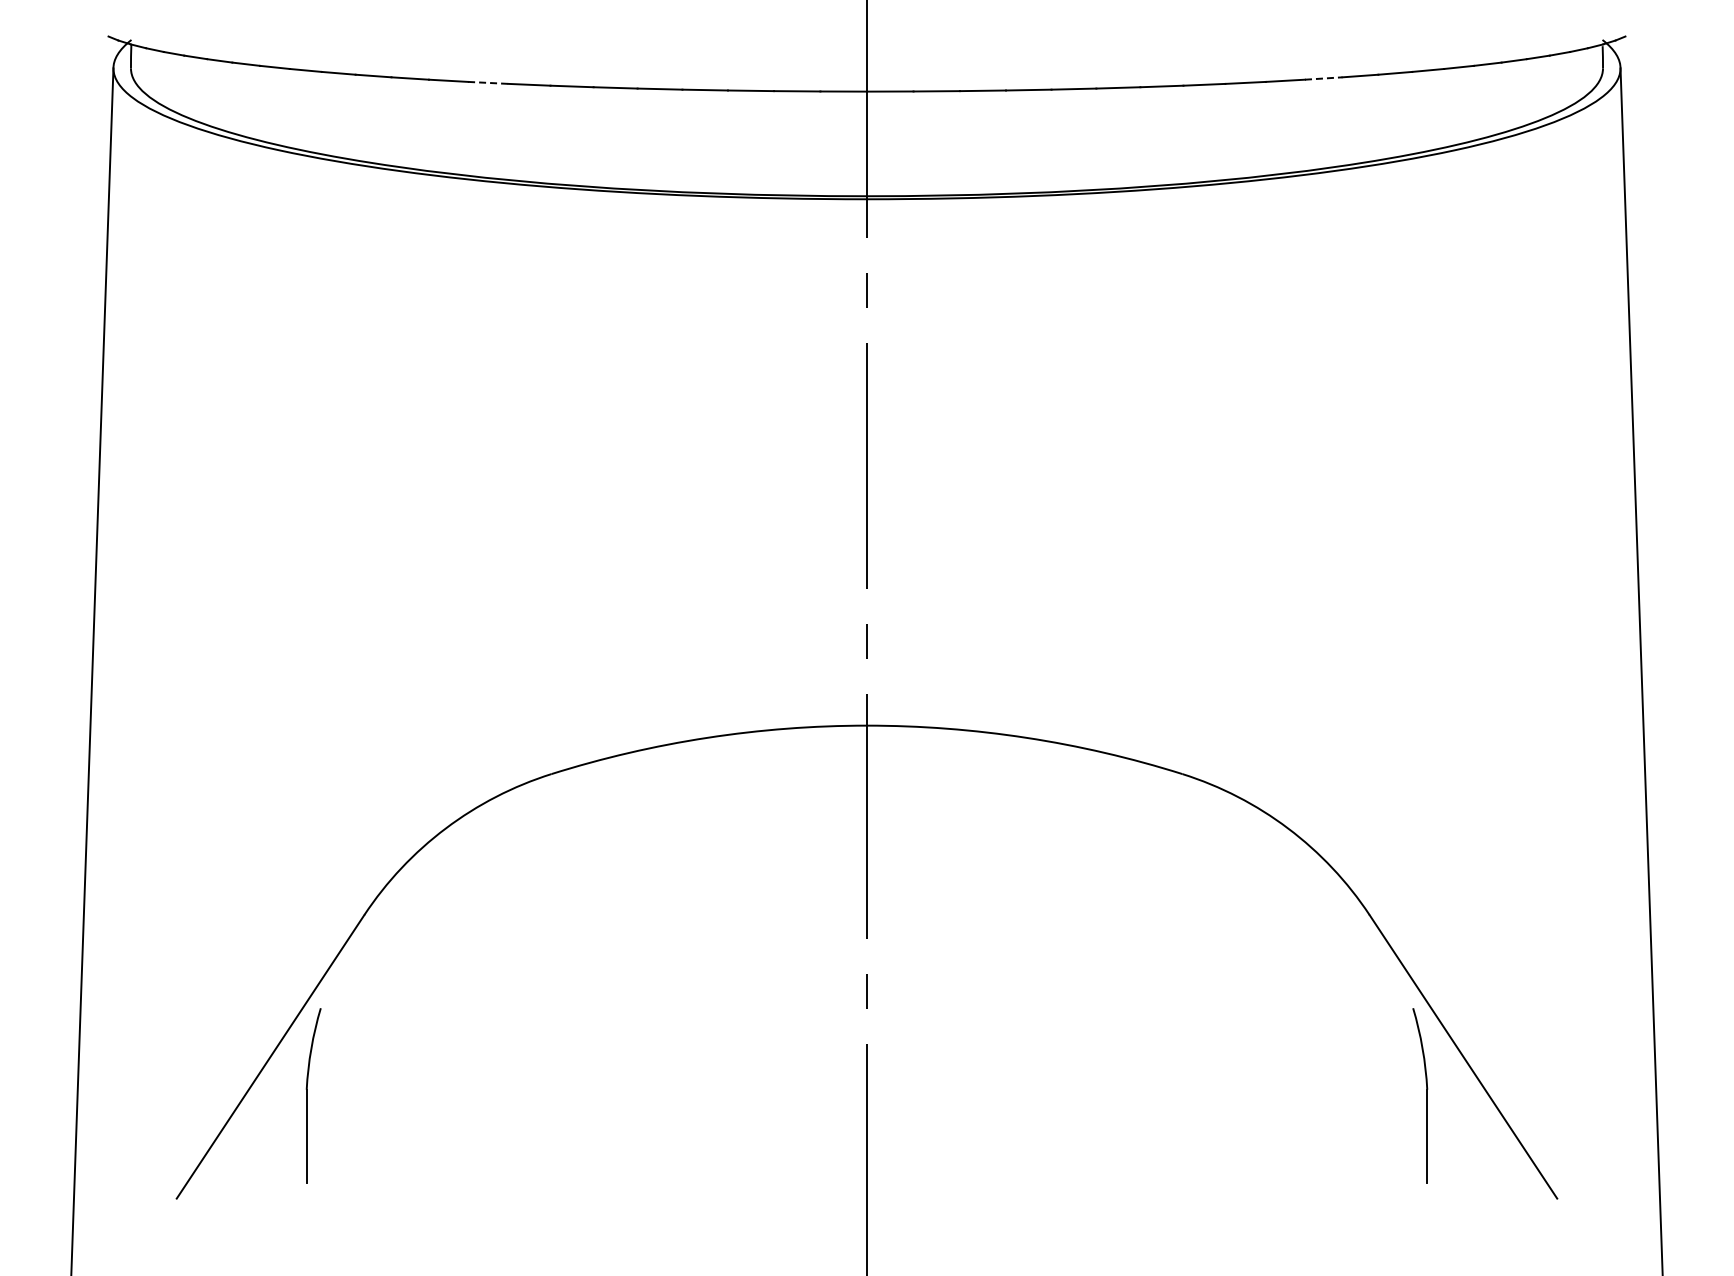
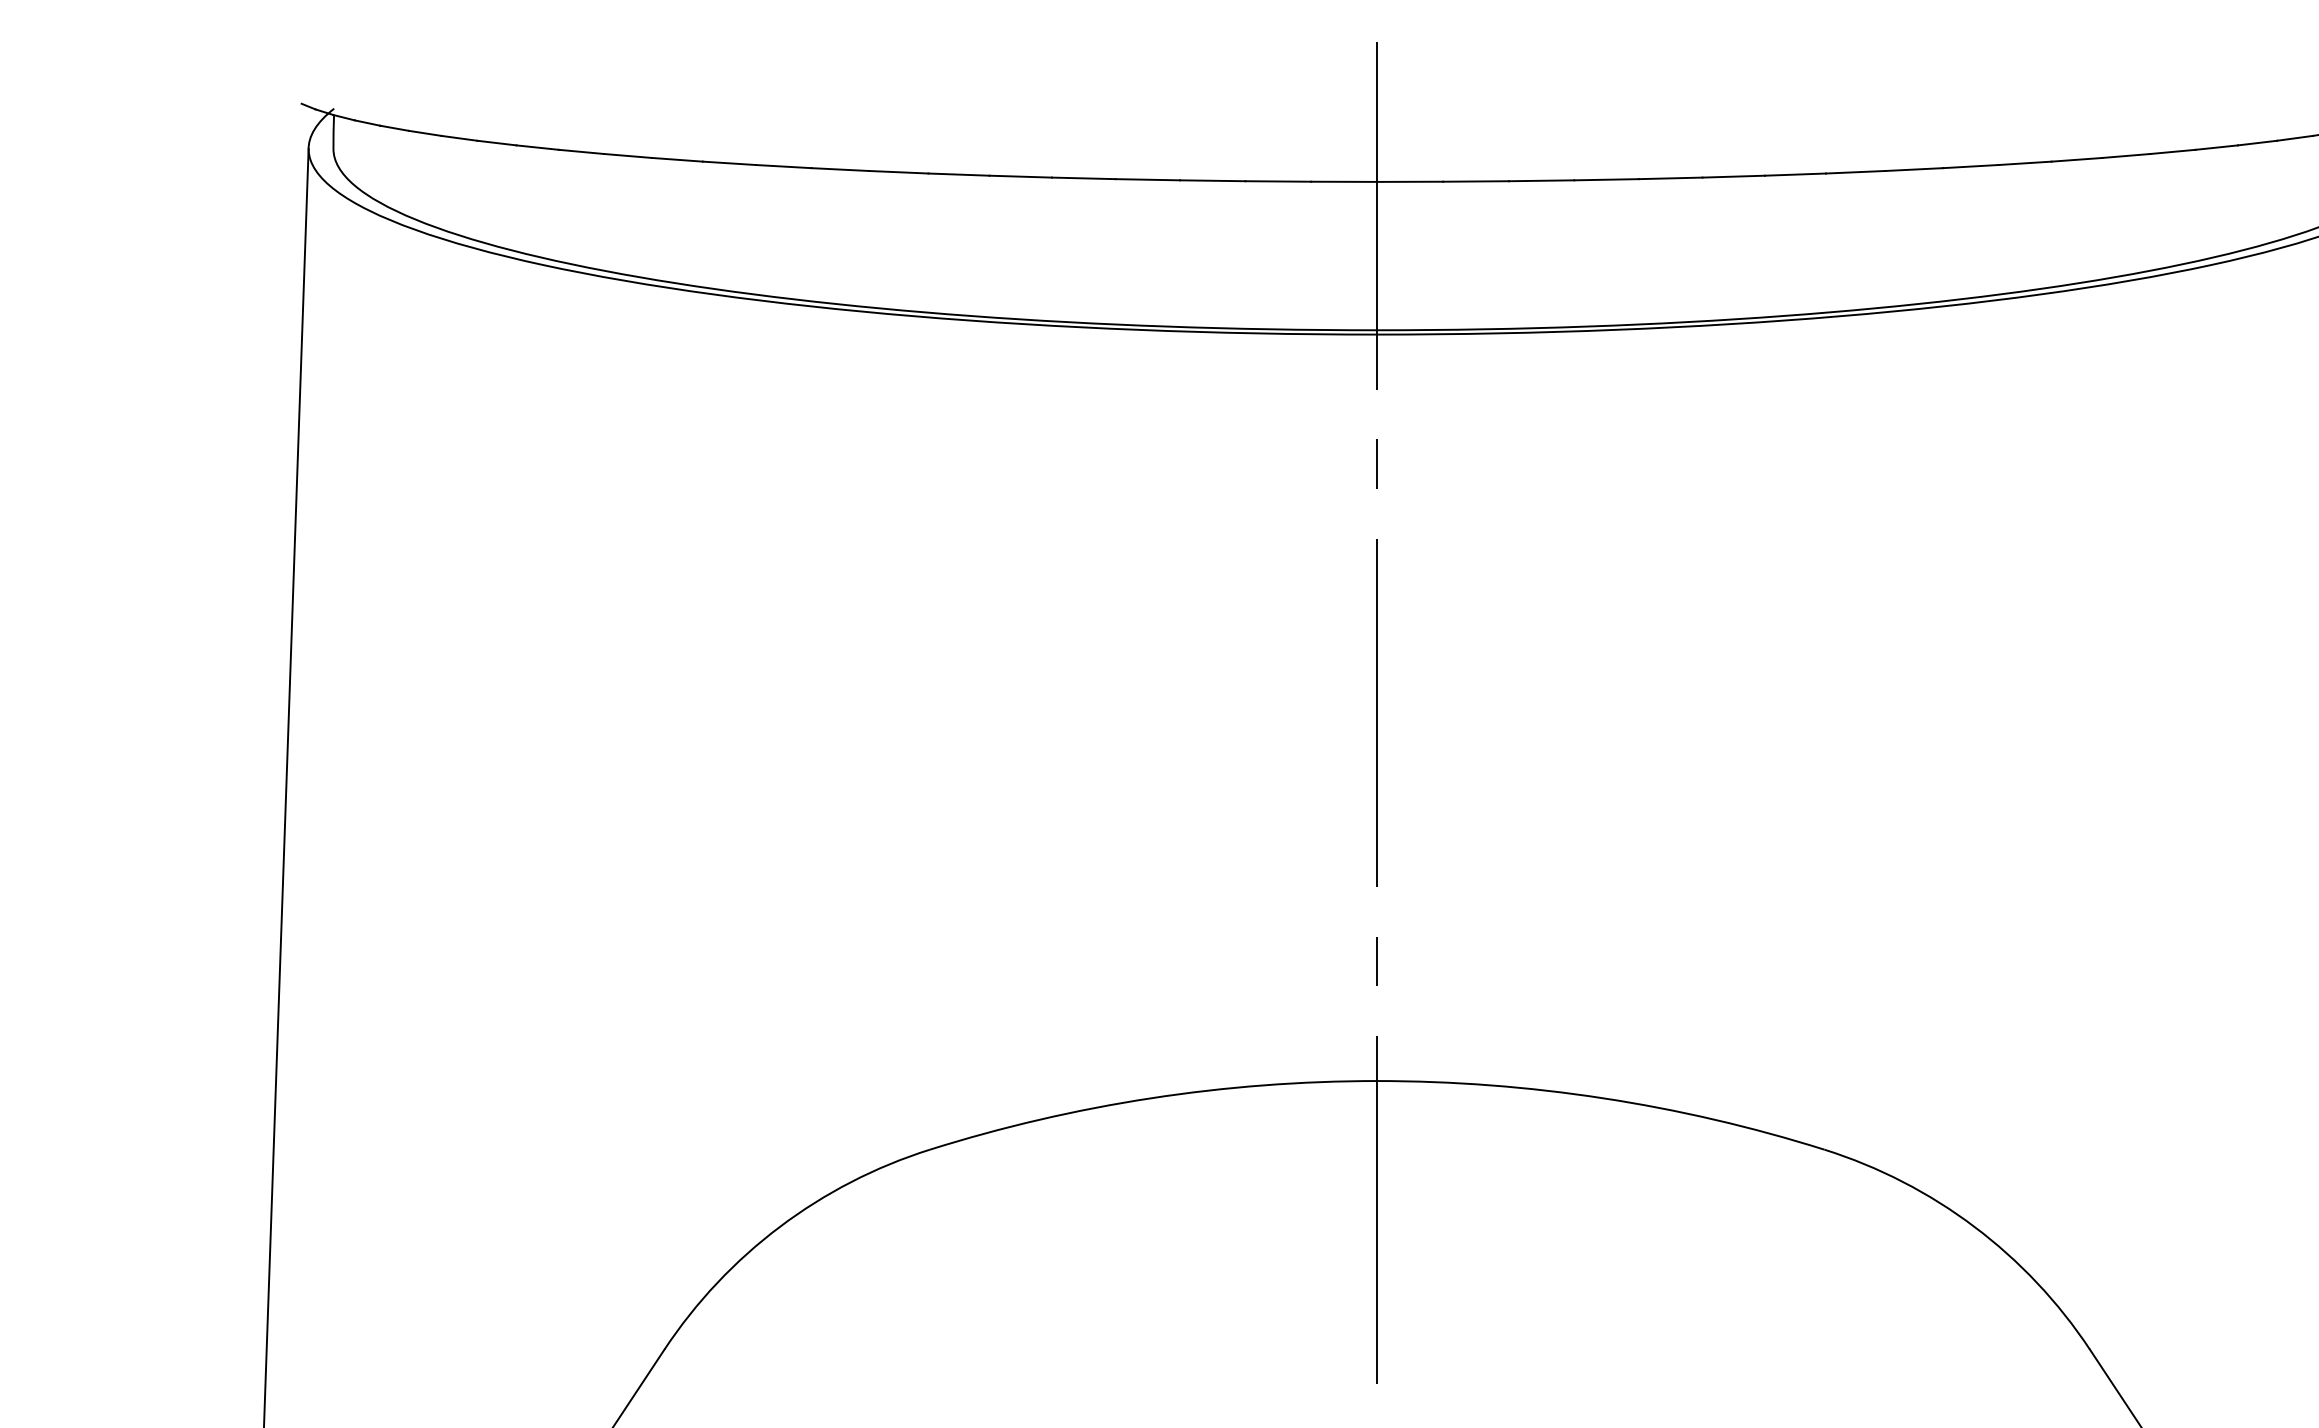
line: (1323, 78) -> (2024, 163), dashed -> solid
line: (488, 82) -> (840, 168), dashed -> solid

